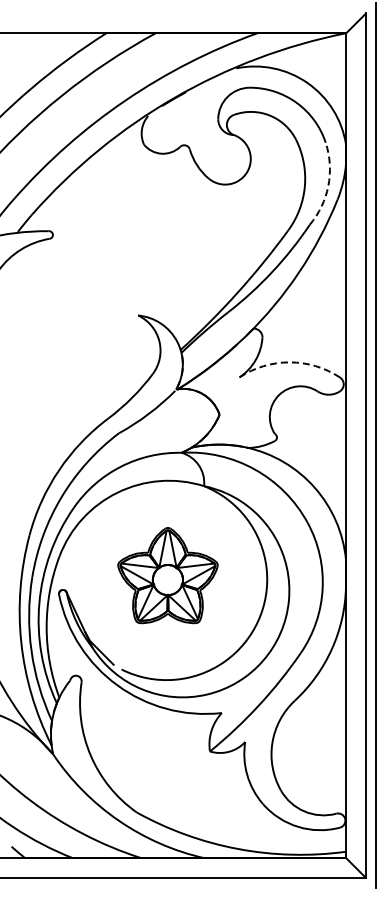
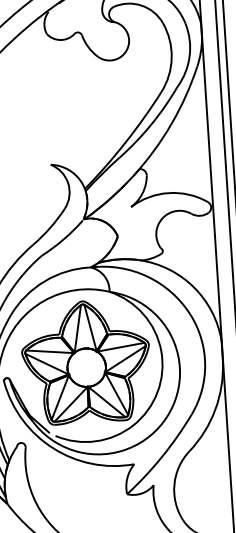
arc: (328, 185) -> (189, 56), dashed -> solid
arc: (289, 362) -> (168, 193), dashed -> solid
part: (167, 575) -> (86, 361), size x1.67

